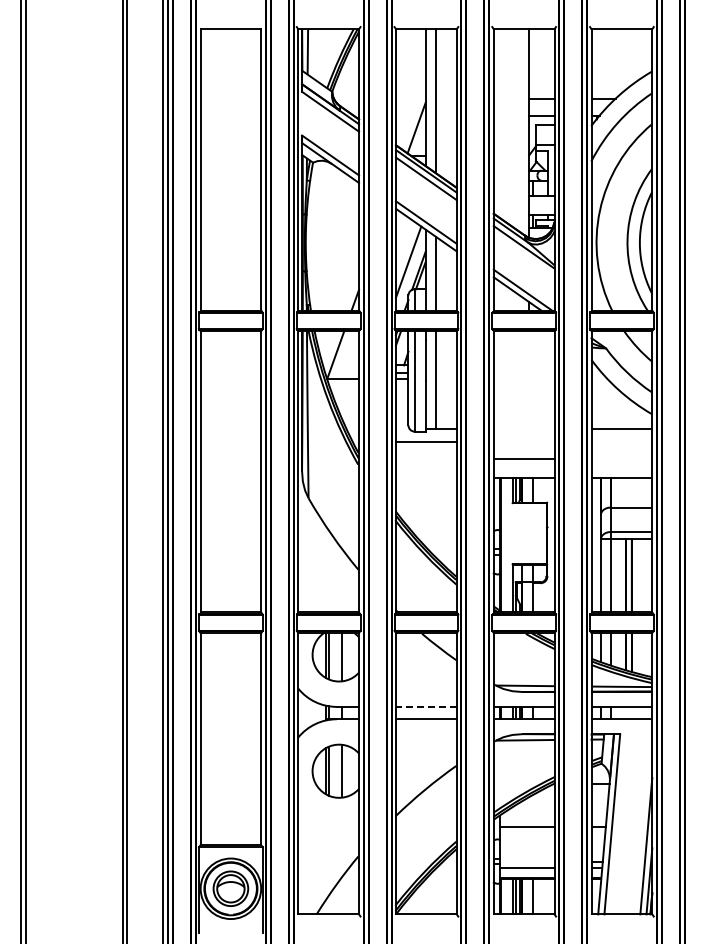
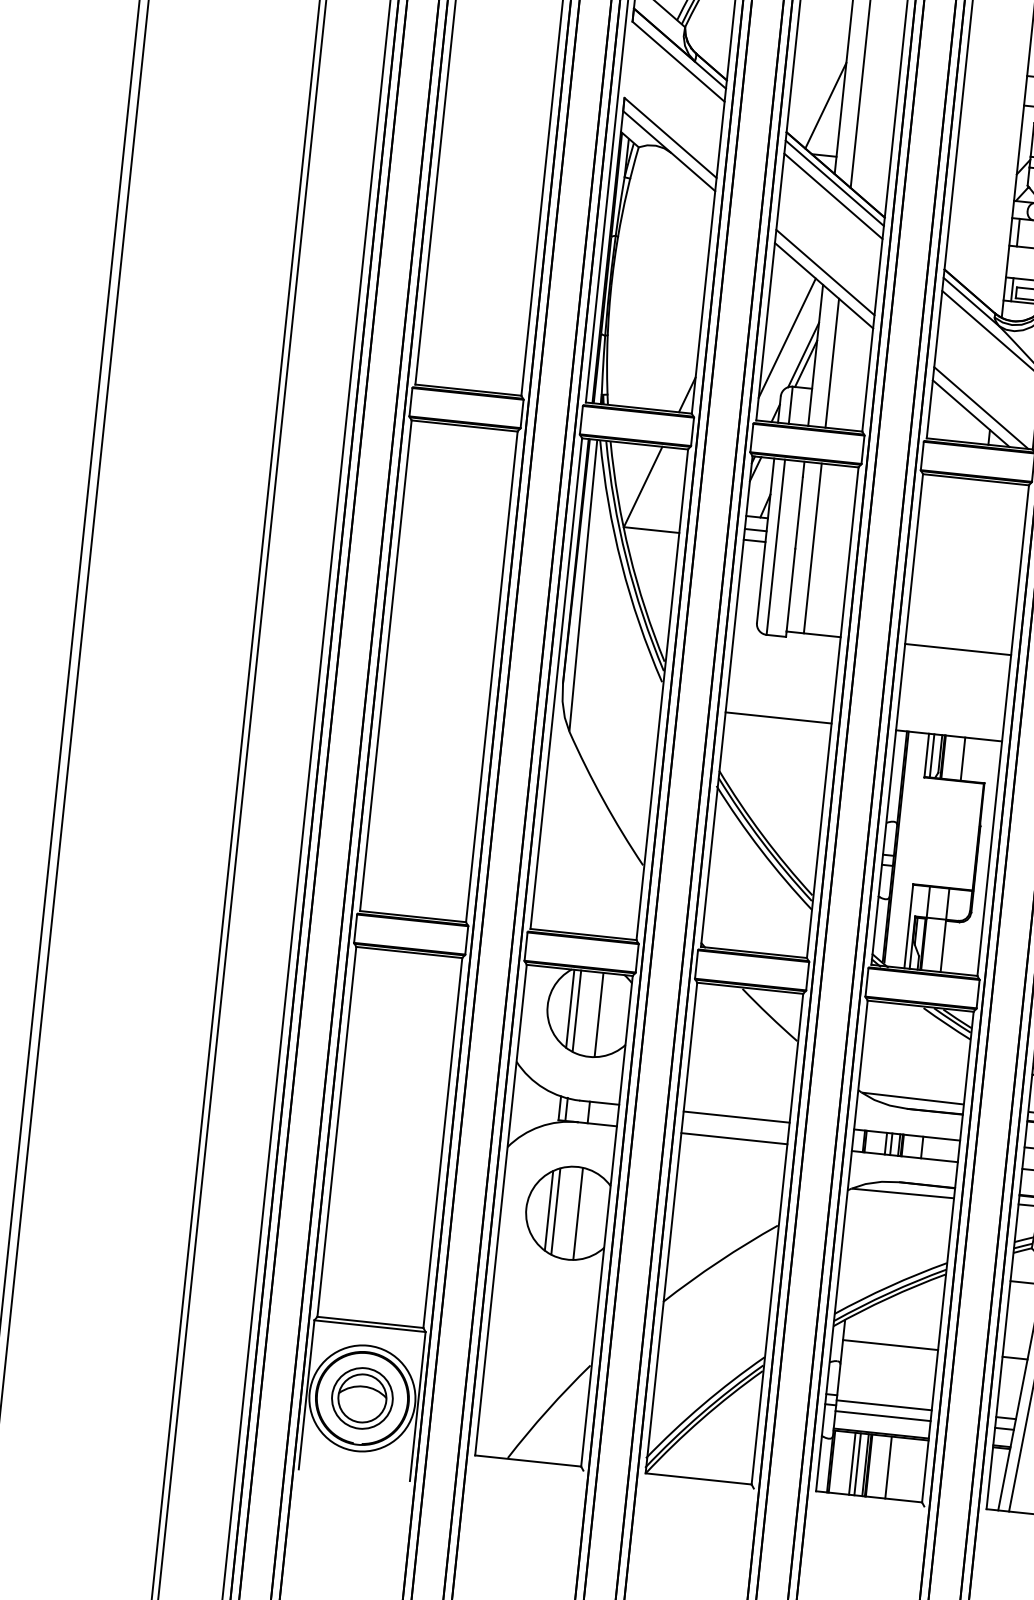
line: (426, 442) -> (778, 718), moved
line: (523, 458) -> (957, 649), moved
line: (425, 706) -> (735, 1116), dashed -> solid
line: (527, 861) -> (884, 1405), added

